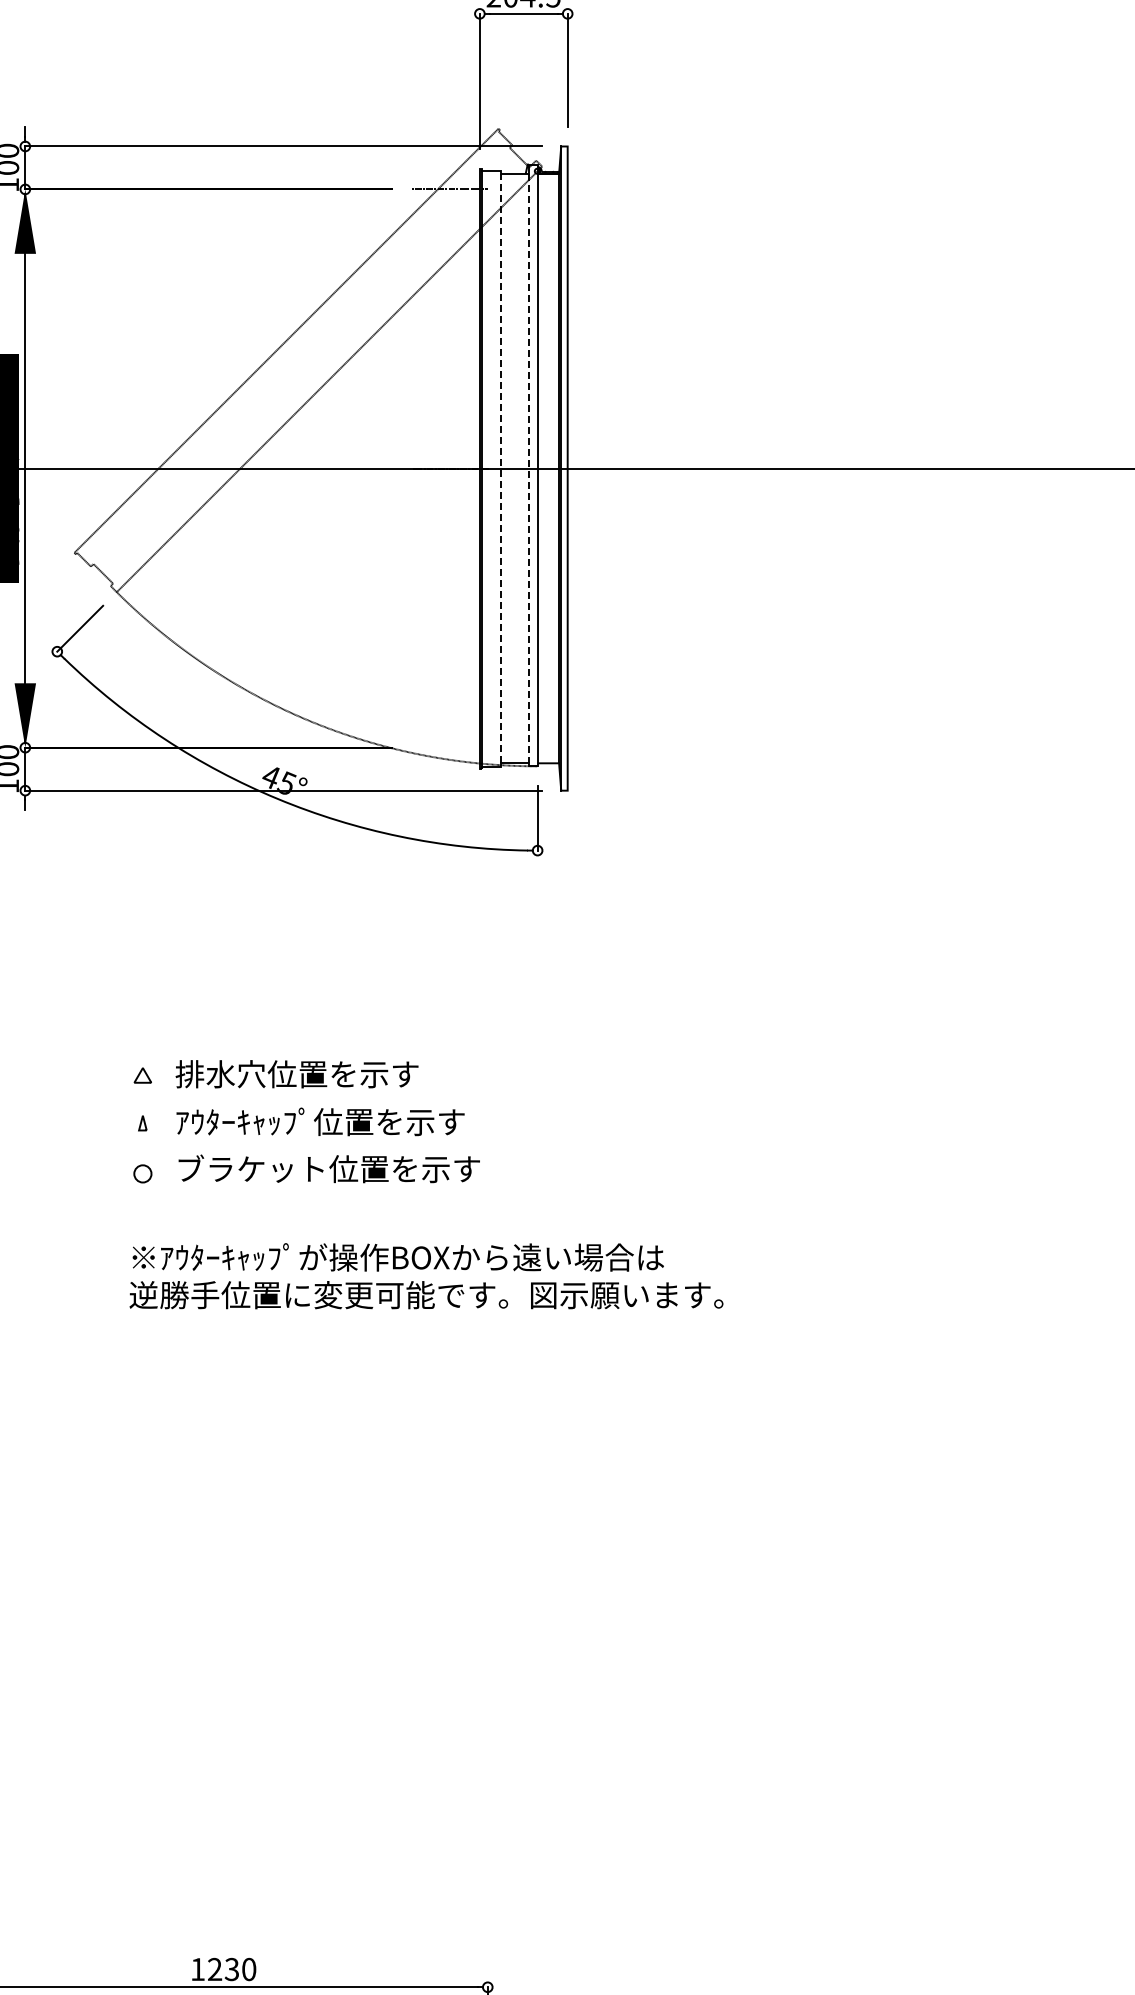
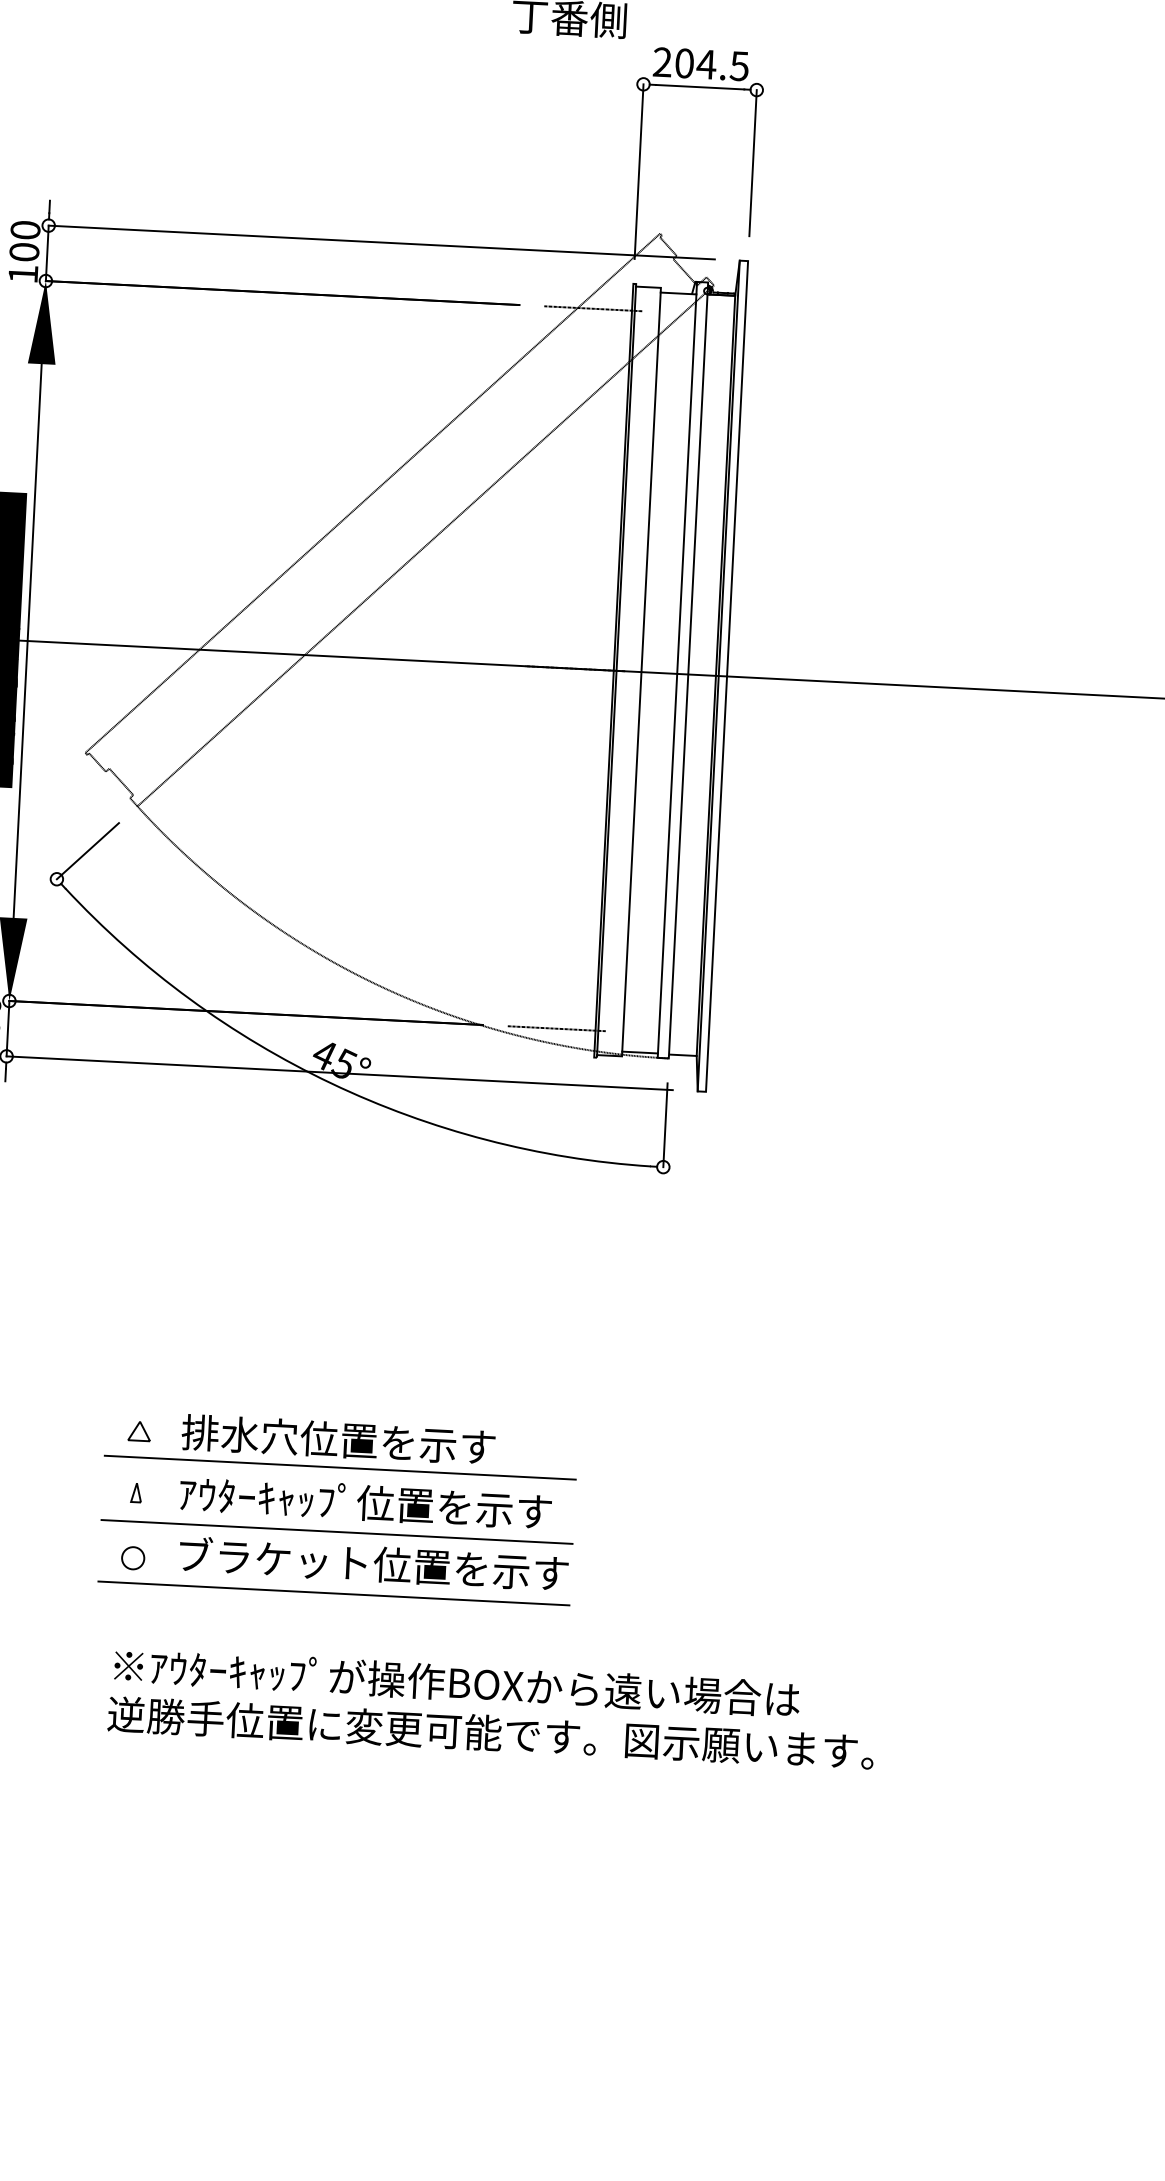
line: (501, 468) -> (641, 672), dashed -> solid
line: (529, 469) -> (677, 675), dashed -> solid
line: (449, 747) -> (556, 1028), added
line: (299, 1095) -> (340, 1467), added
line: (299, 1145) -> (336, 1531), added
line: (299, 1193) -> (333, 1593), added

